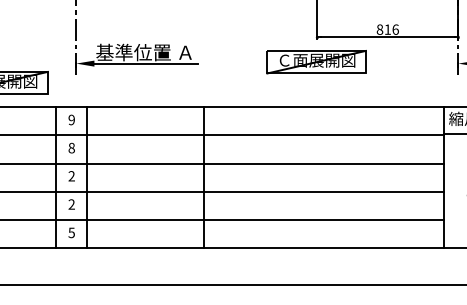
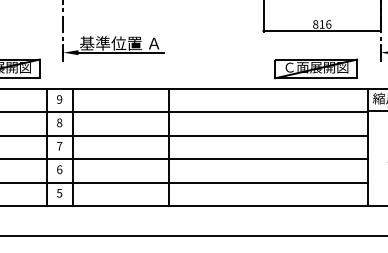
part: (316, 62) -> (316, 69), moved
text: (71, 176) -> (59, 146), 2 -> 7
text: (71, 204) -> (59, 169), 2 -> 6

